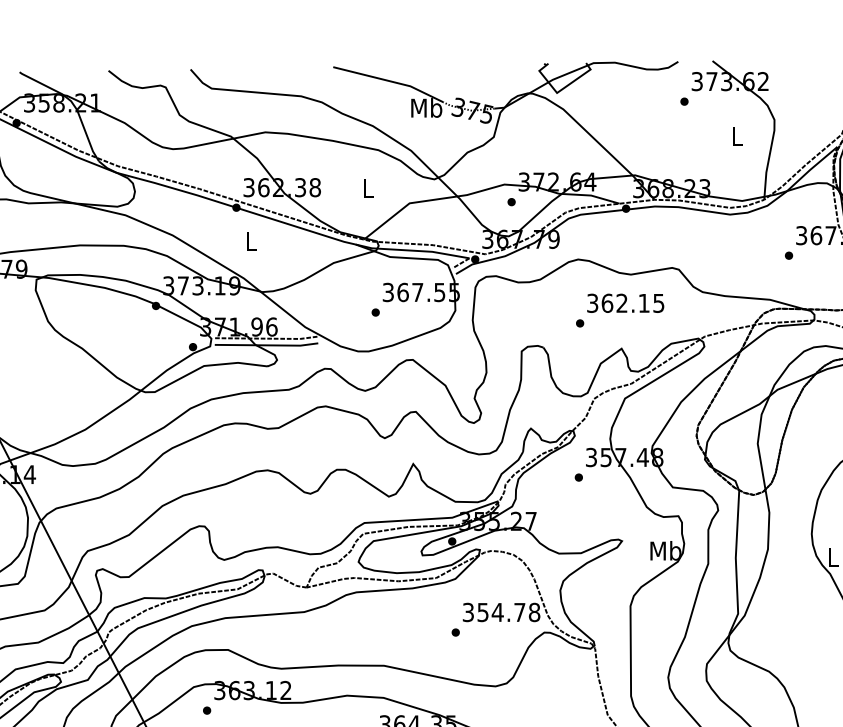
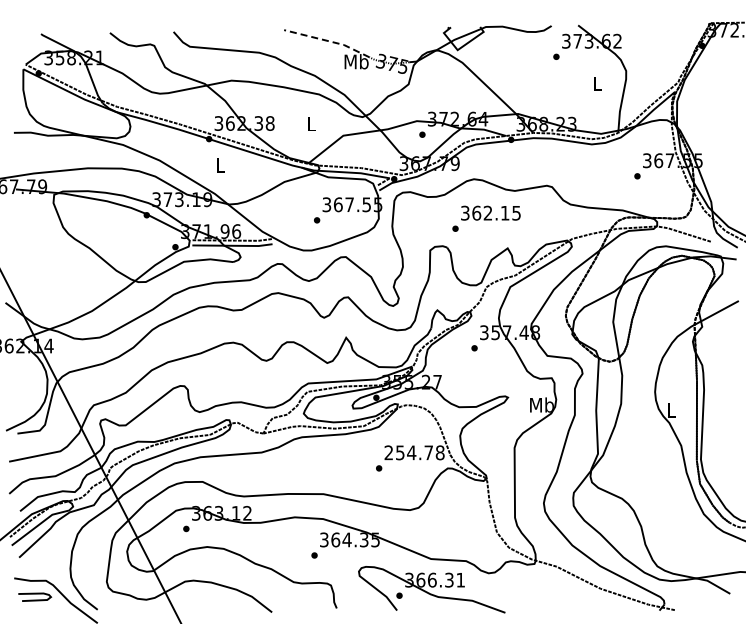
line: (390, 81) -> (328, 41), solid -> dashed
text: (620, 310) -> (486, 218), moved
text: (467, 612) -> (388, 452), 354.78 -> 254.78

